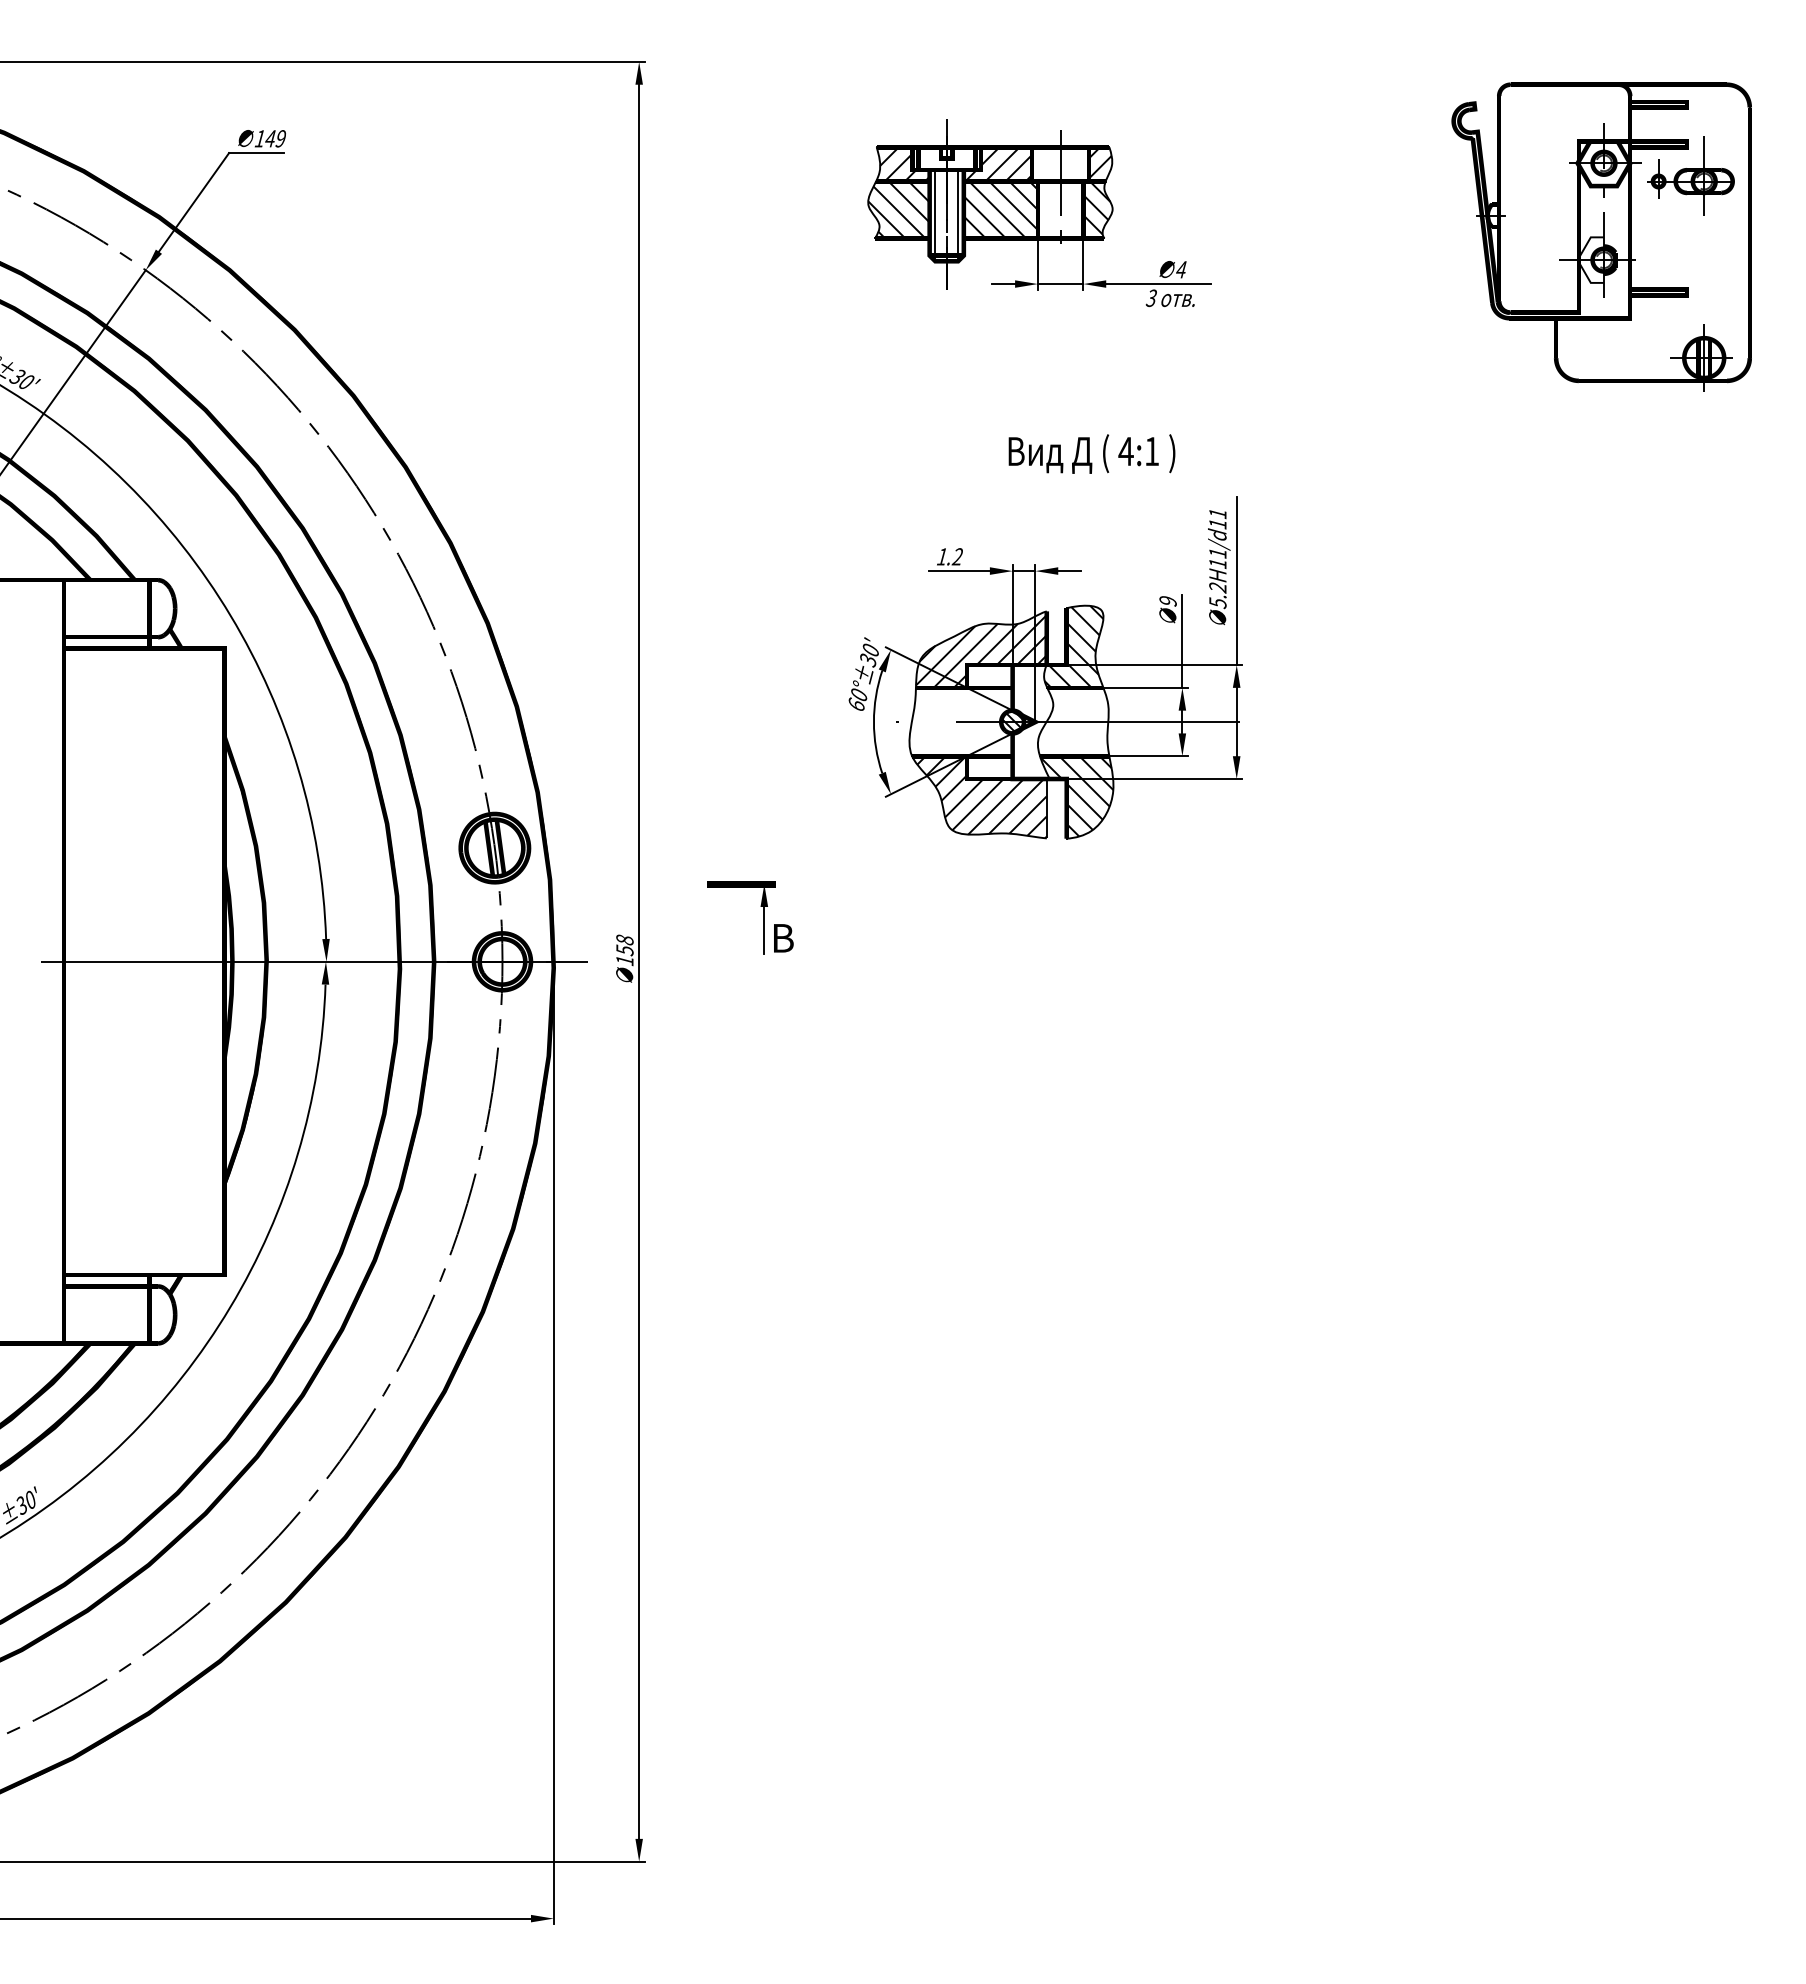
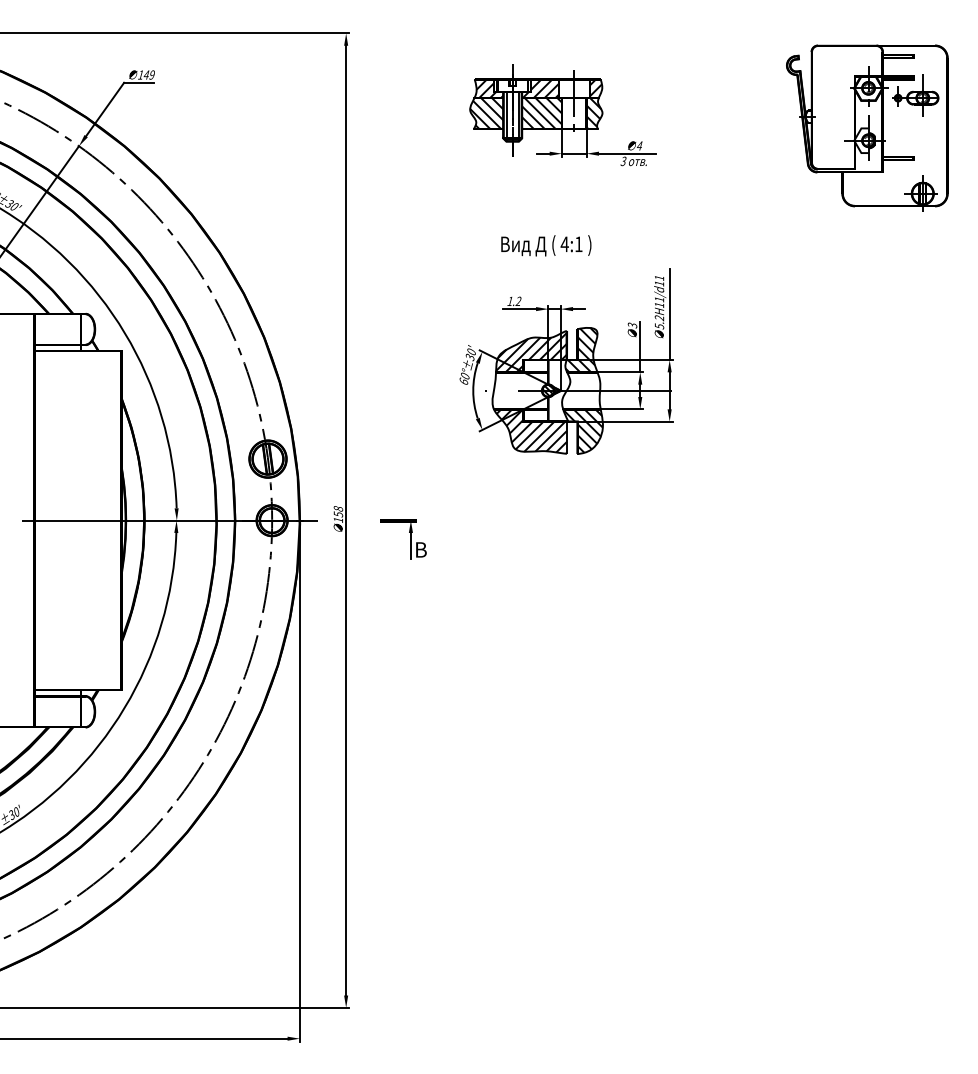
text: (1092, 453) -> (546, 245), moved
text: (1168, 601) -> (632, 325), 9 -> 3
part: (763, 919) -> (410, 539), moved

